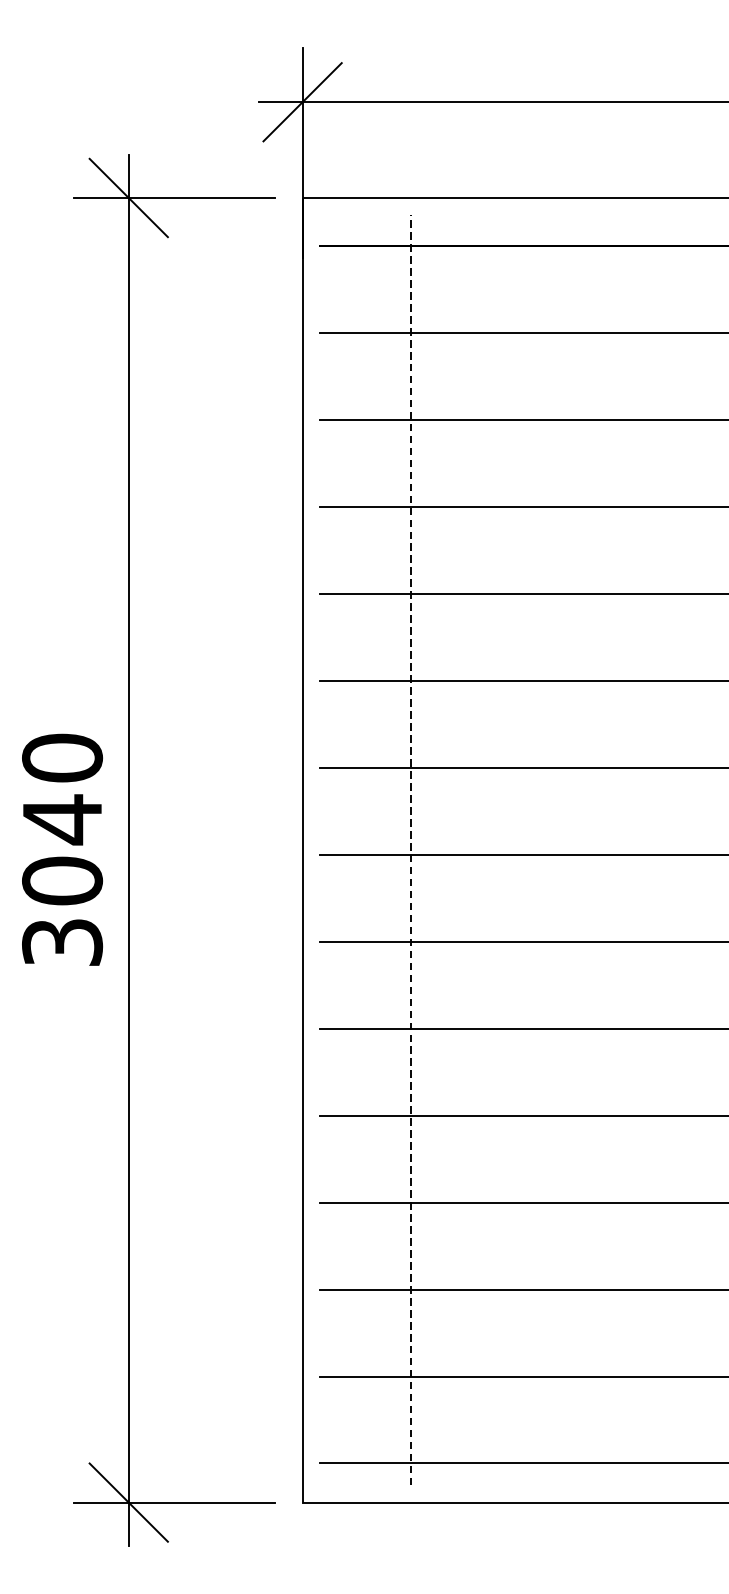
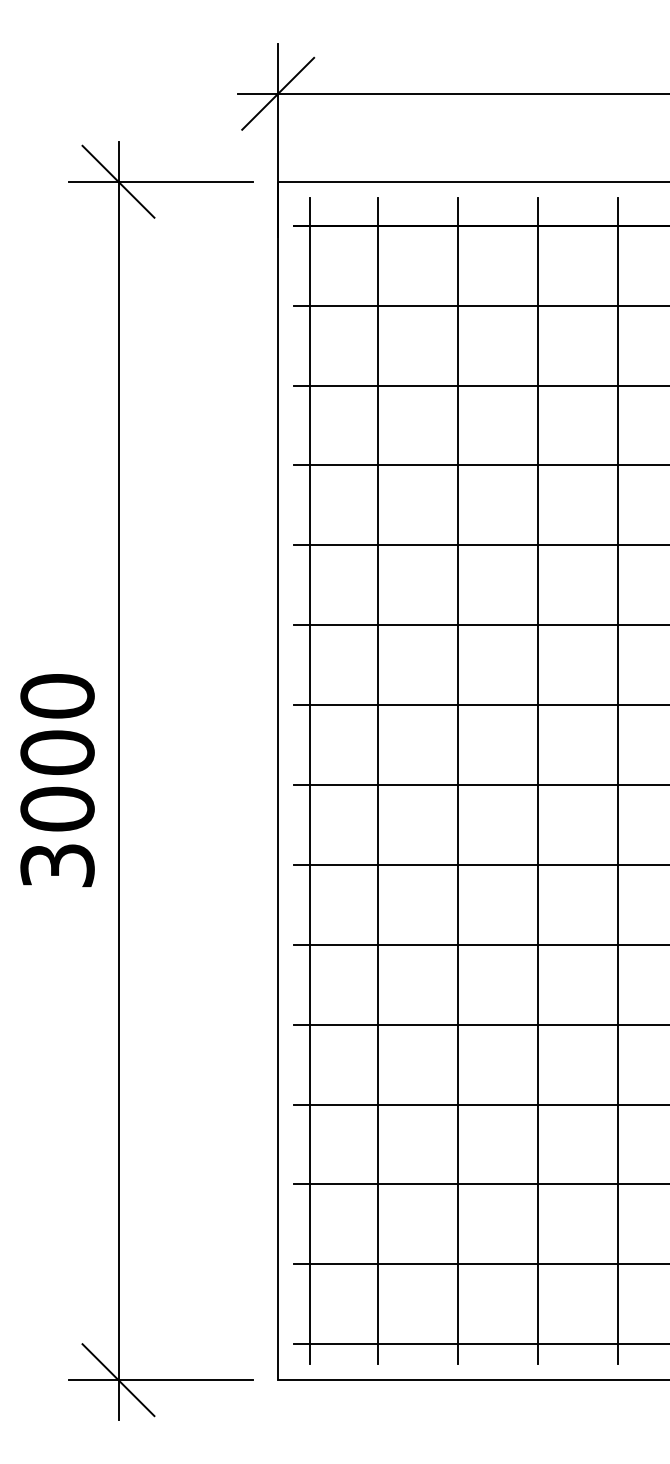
text: (62, 819) -> (57, 752), 3040 -> 3000
line: (337, 849) -> (310, 780), added
line: (411, 849) -> (378, 780), dashed -> solid
line: (497, 849) -> (457, 780), added
line: (584, 849) -> (537, 780), added
line: (672, 849) -> (617, 780), added

